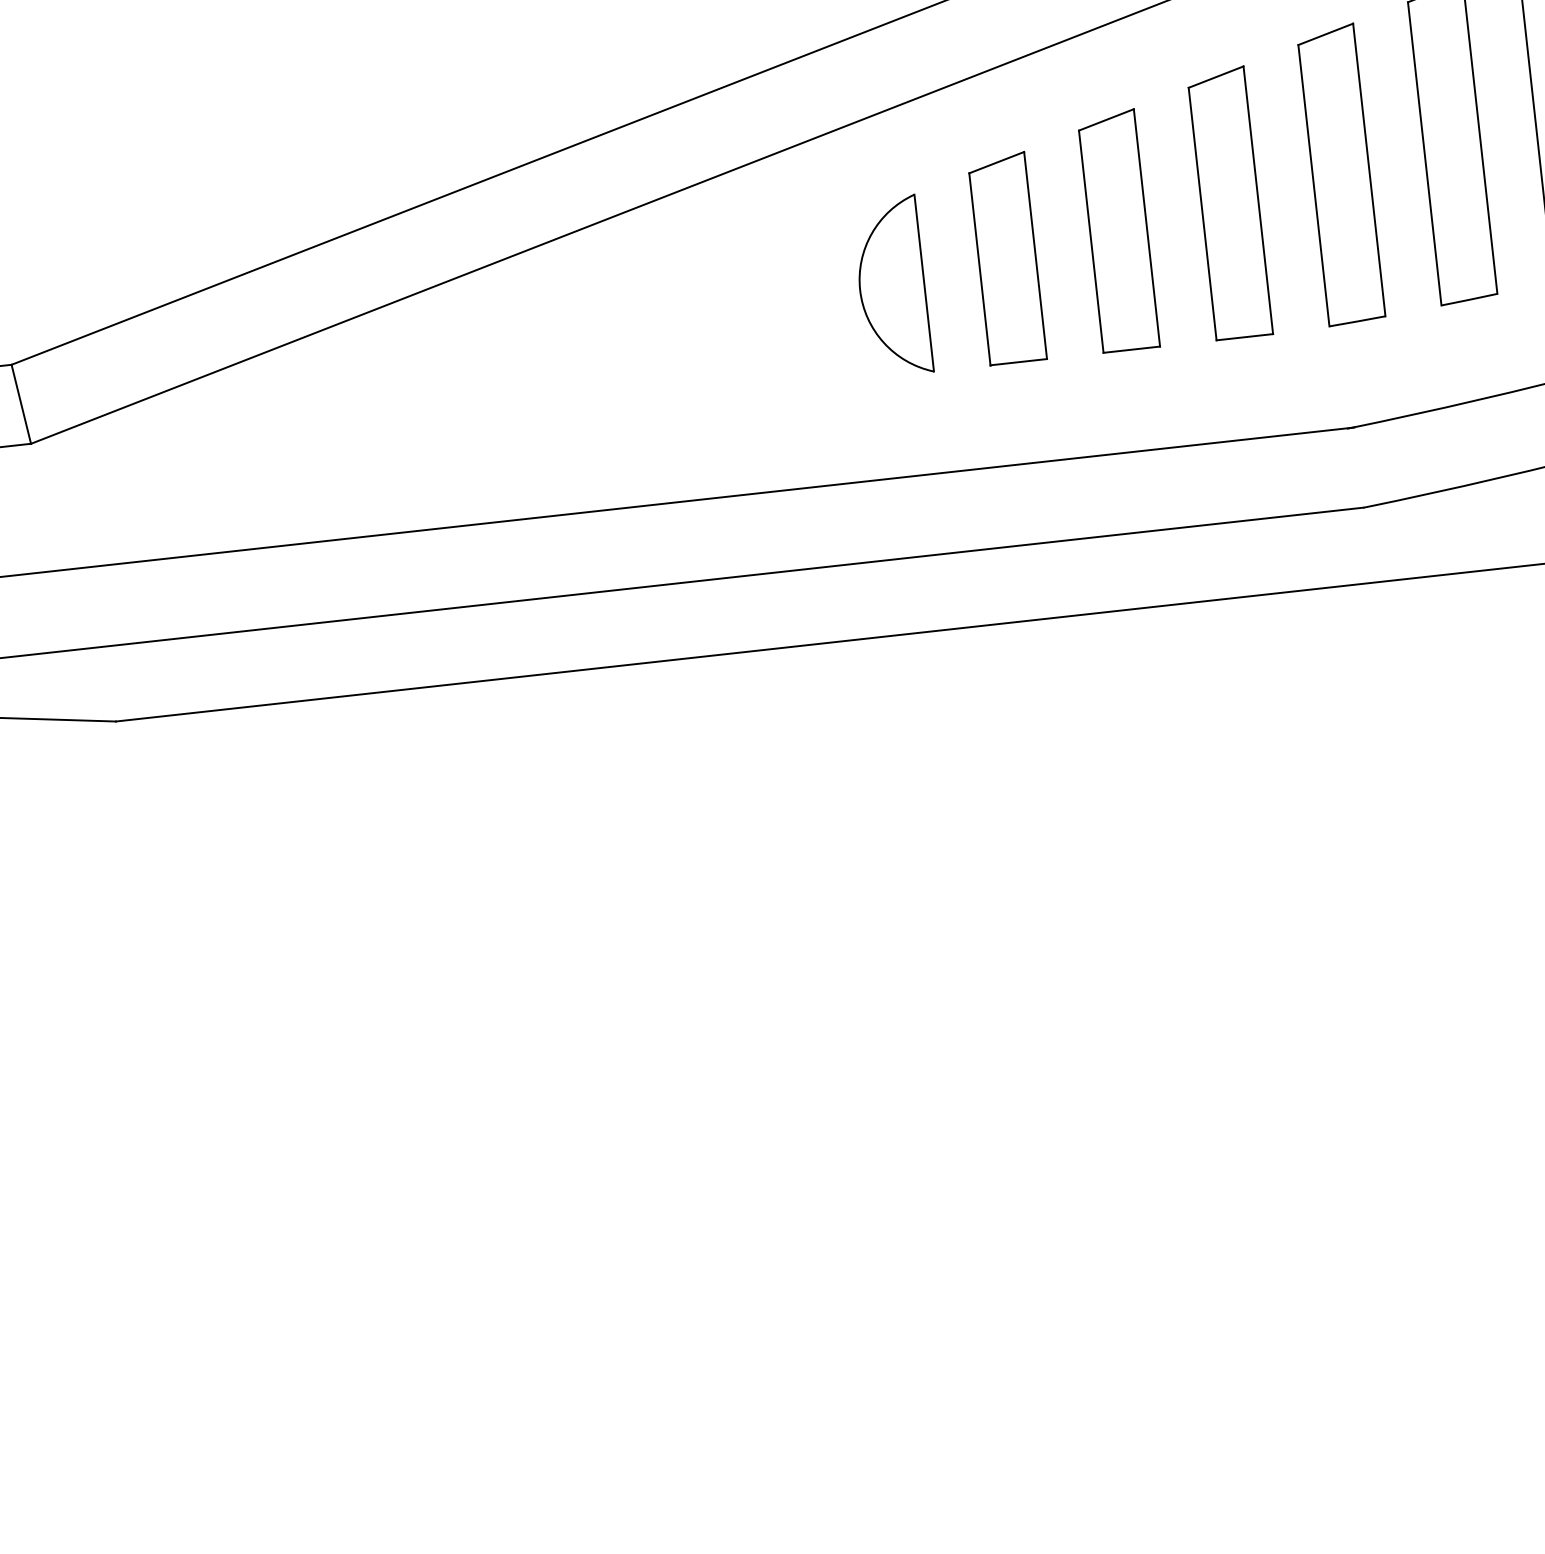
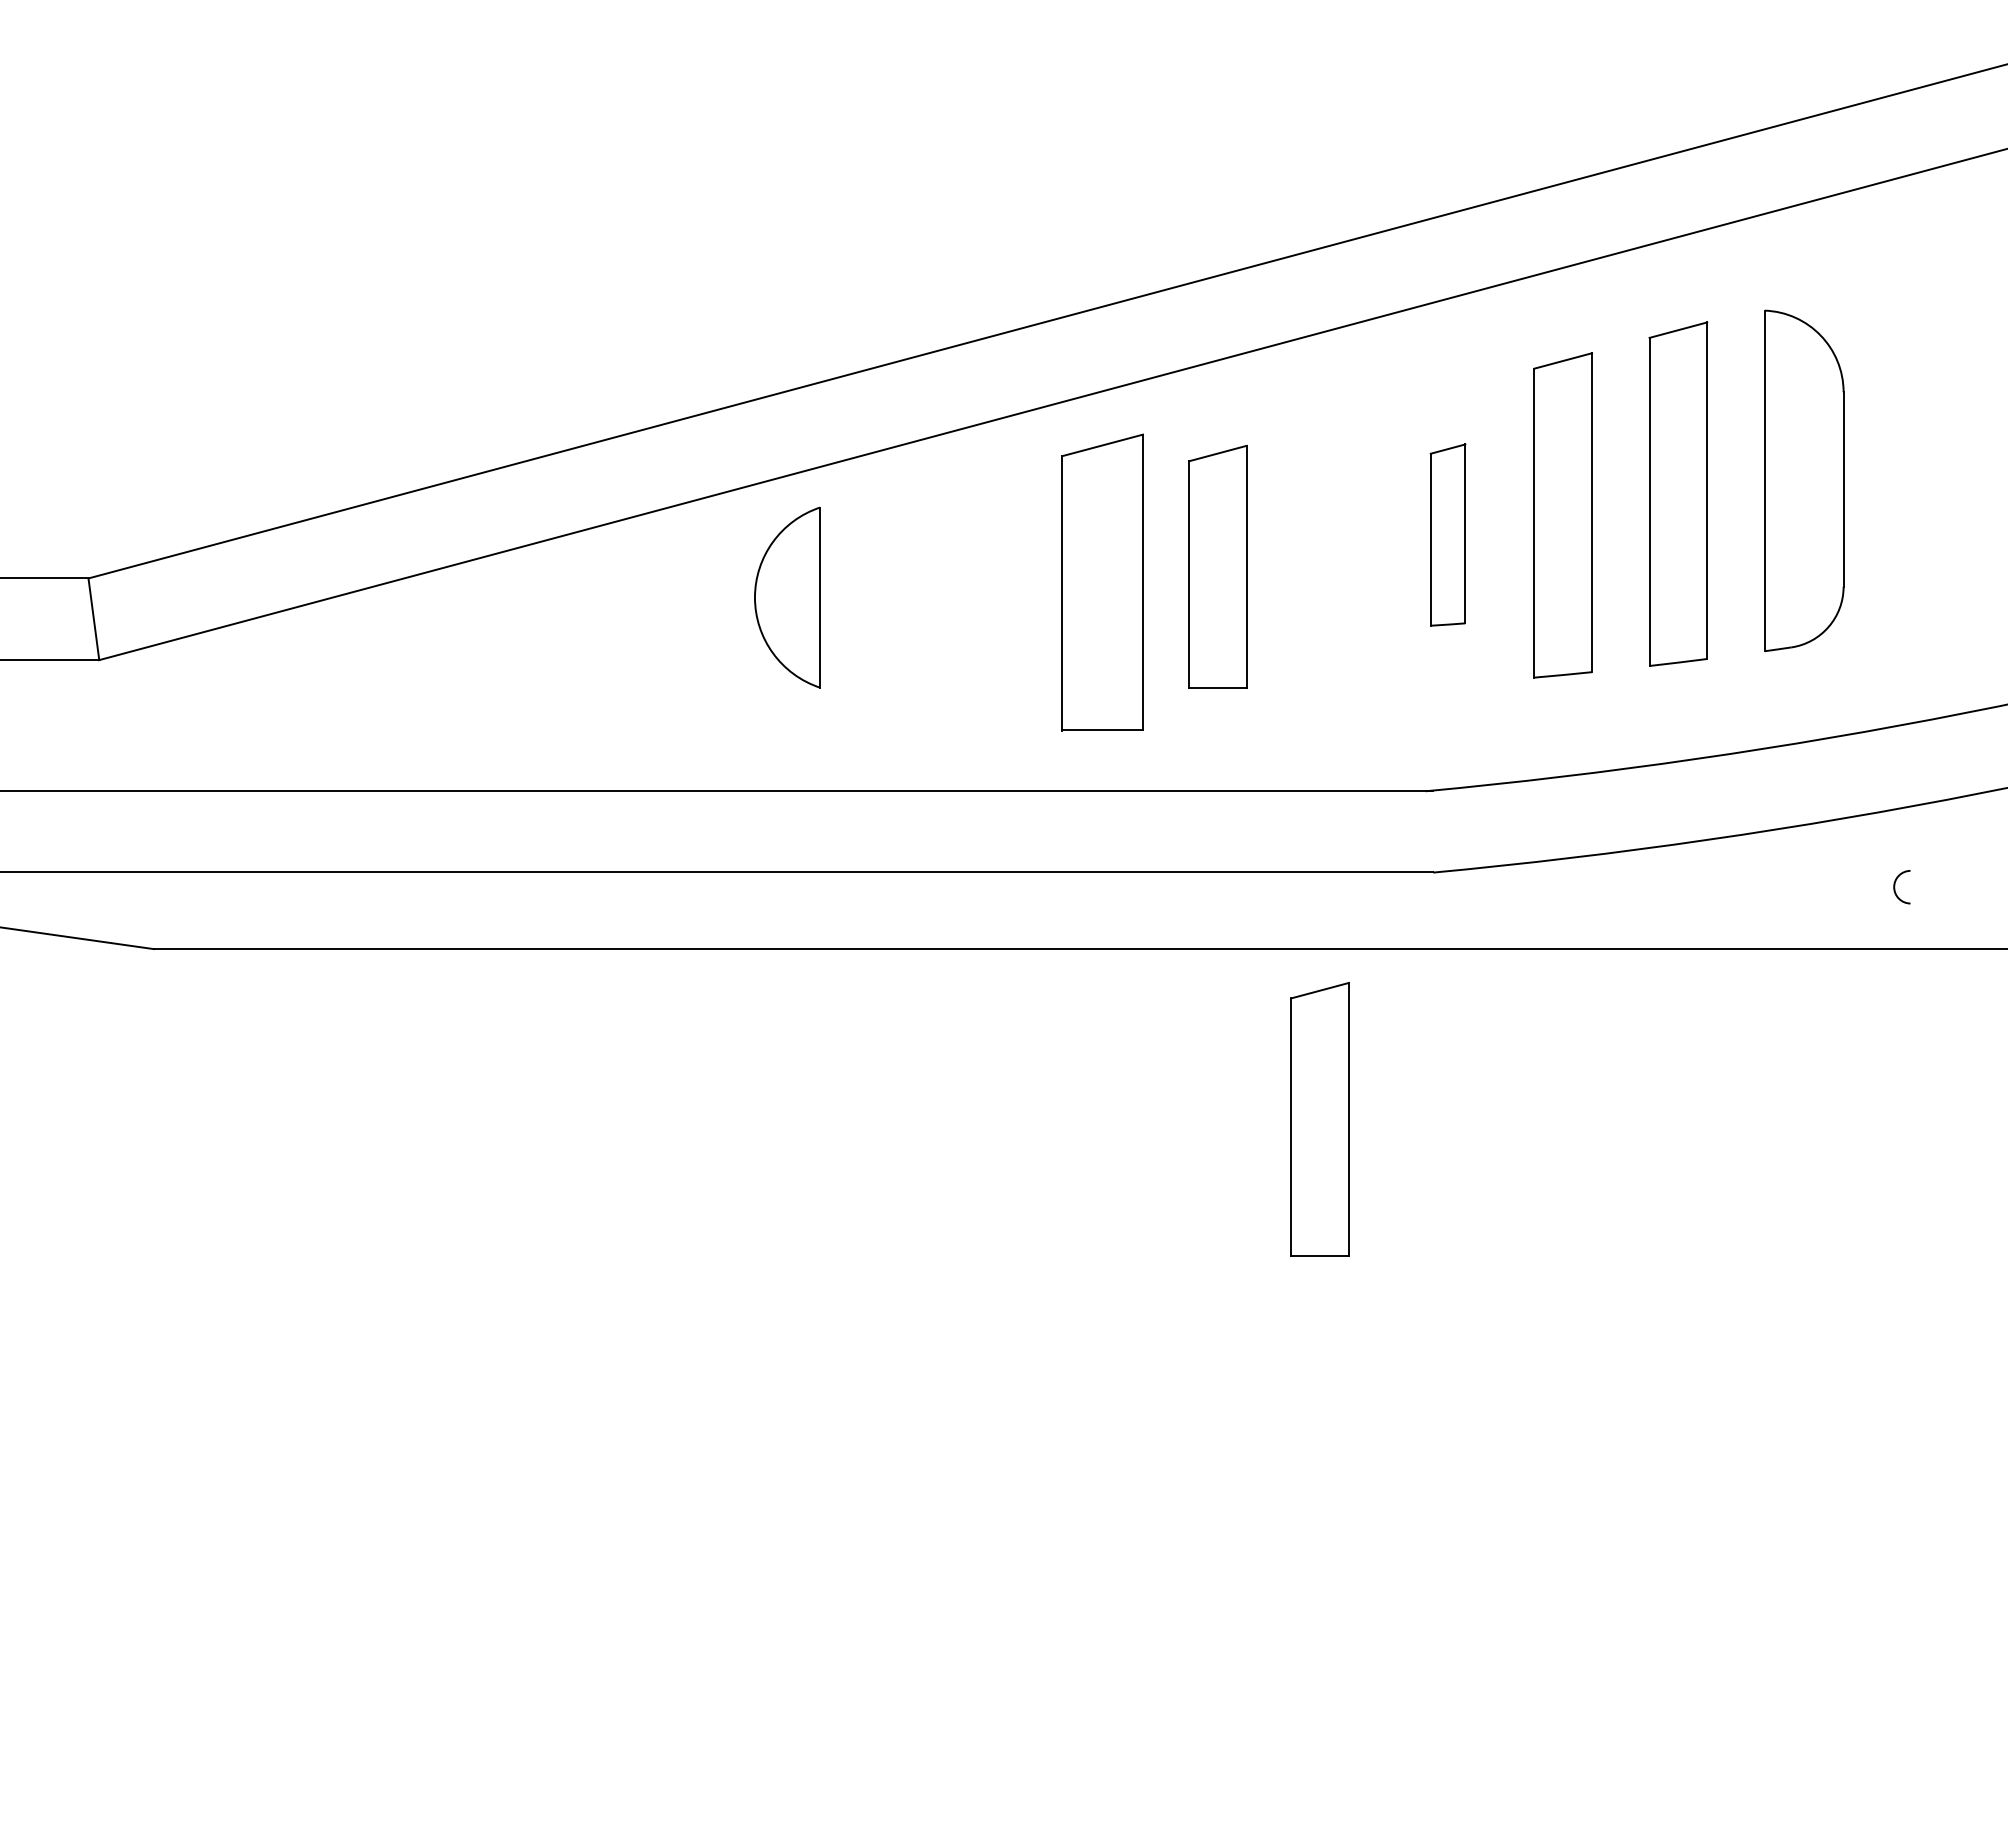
part: (1340, 174) -> (1447, 534), size x0.6
part: (1229, 203) -> (1319, 1119), moved
part: (1007, 257) -> (1102, 581), size x1.4
part: (892, 286) -> (787, 597), moved

